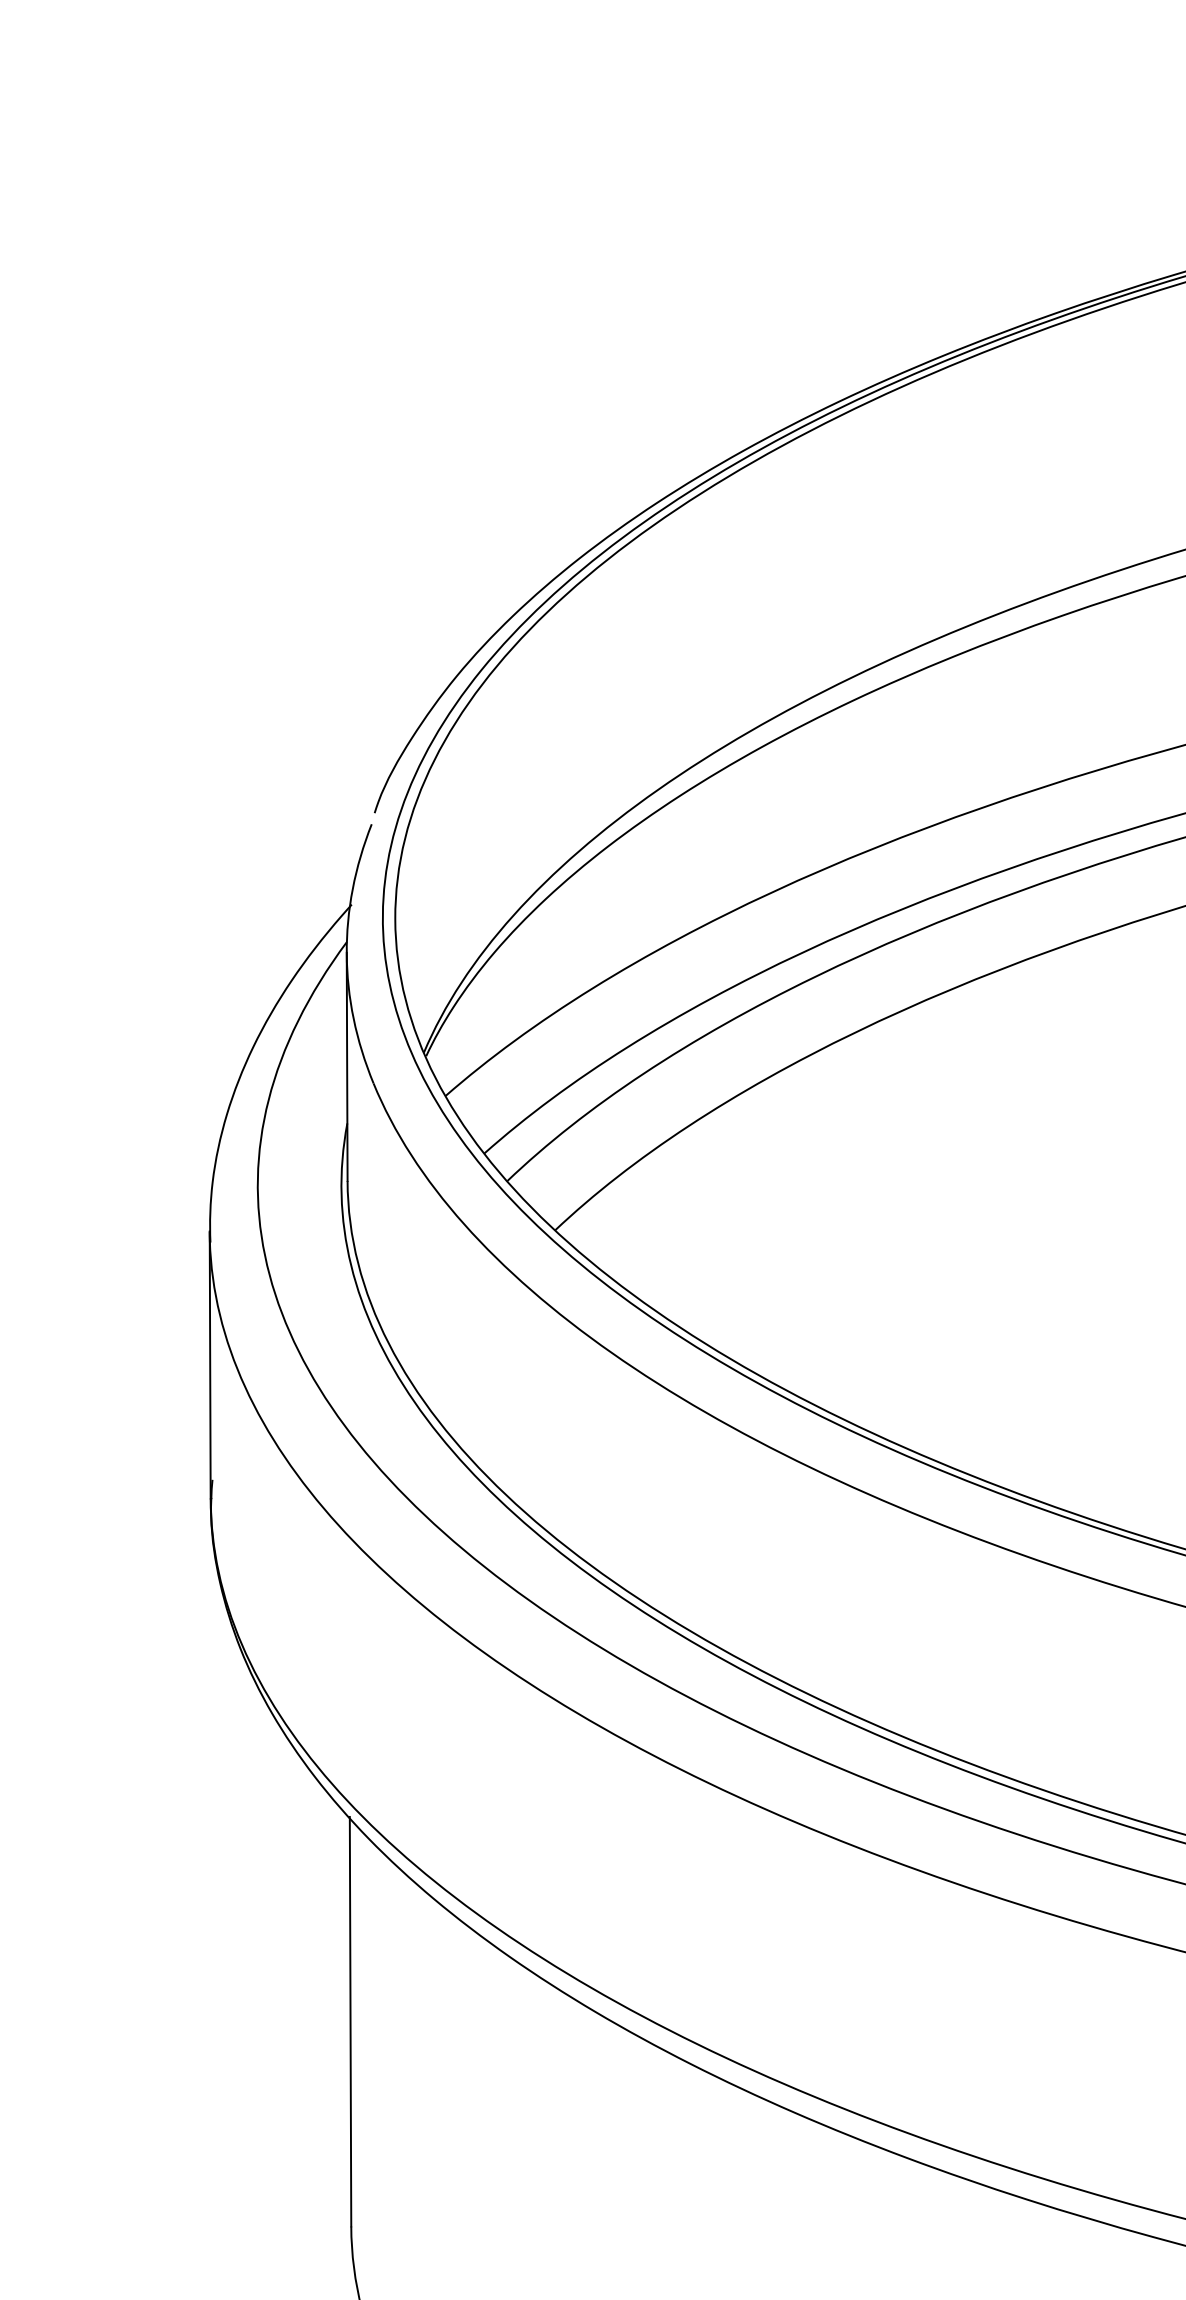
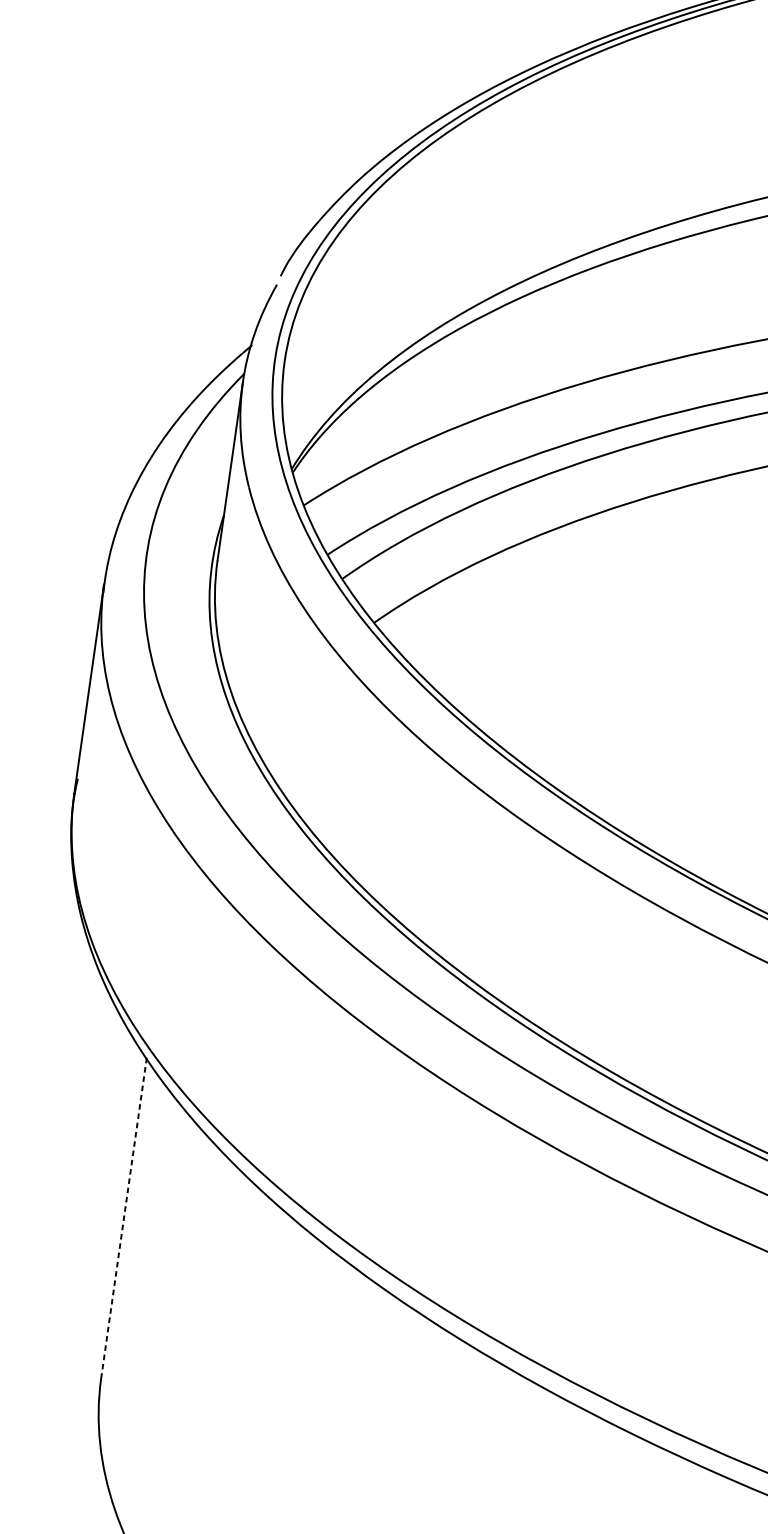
line: (350, 2021) -> (124, 1217), solid -> dashed

